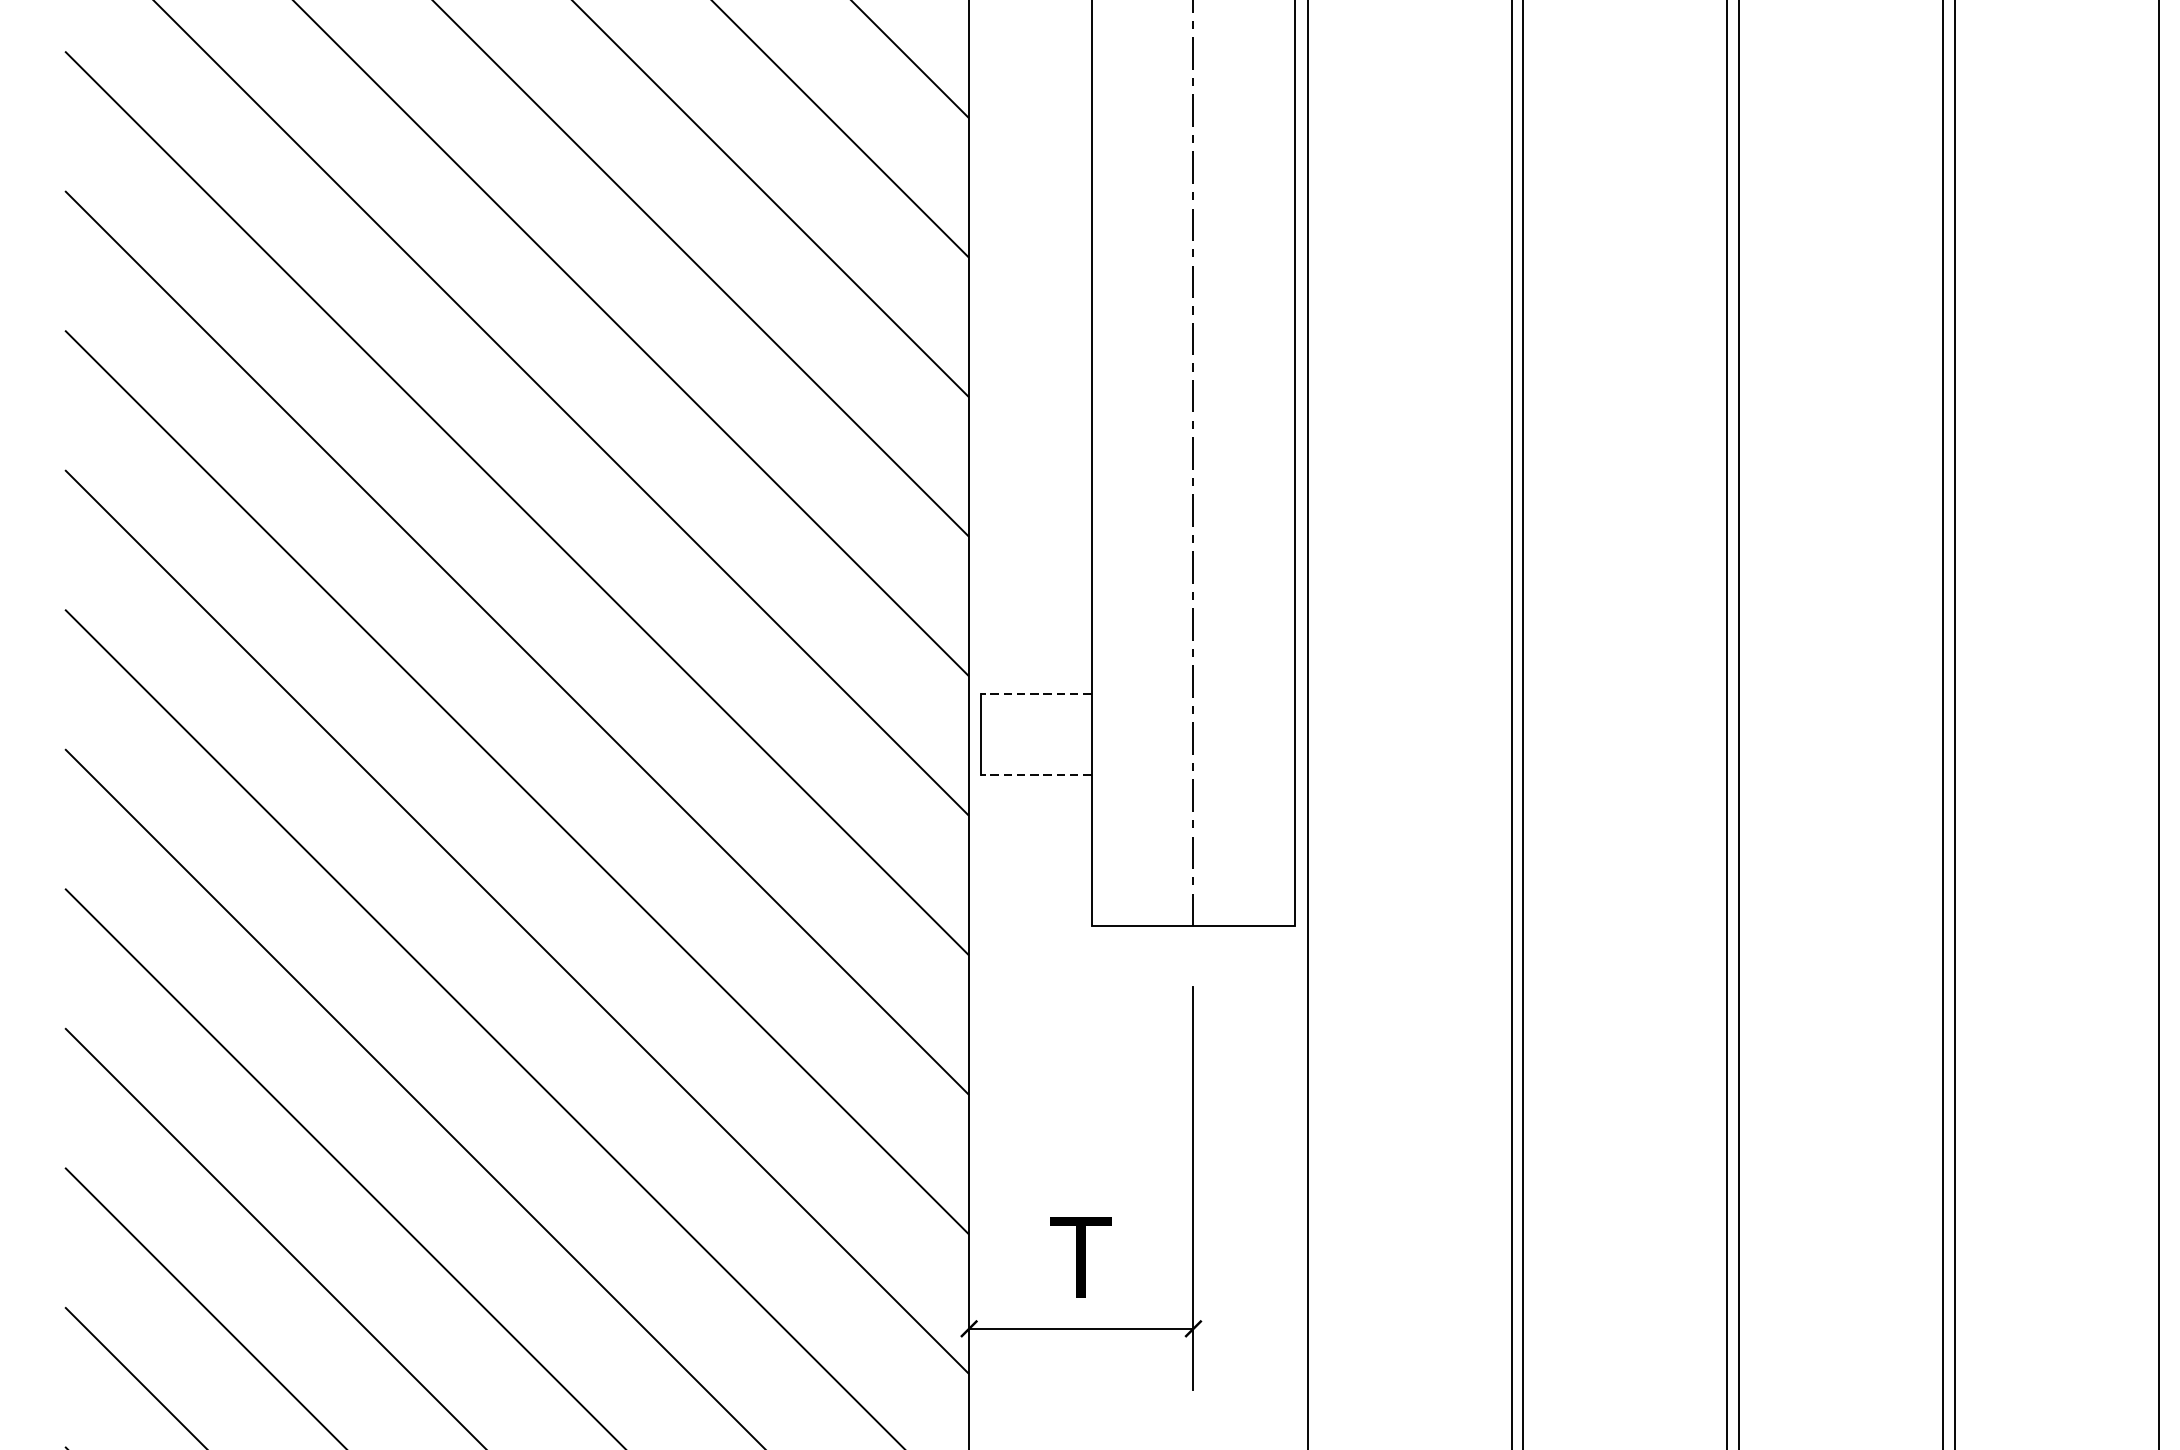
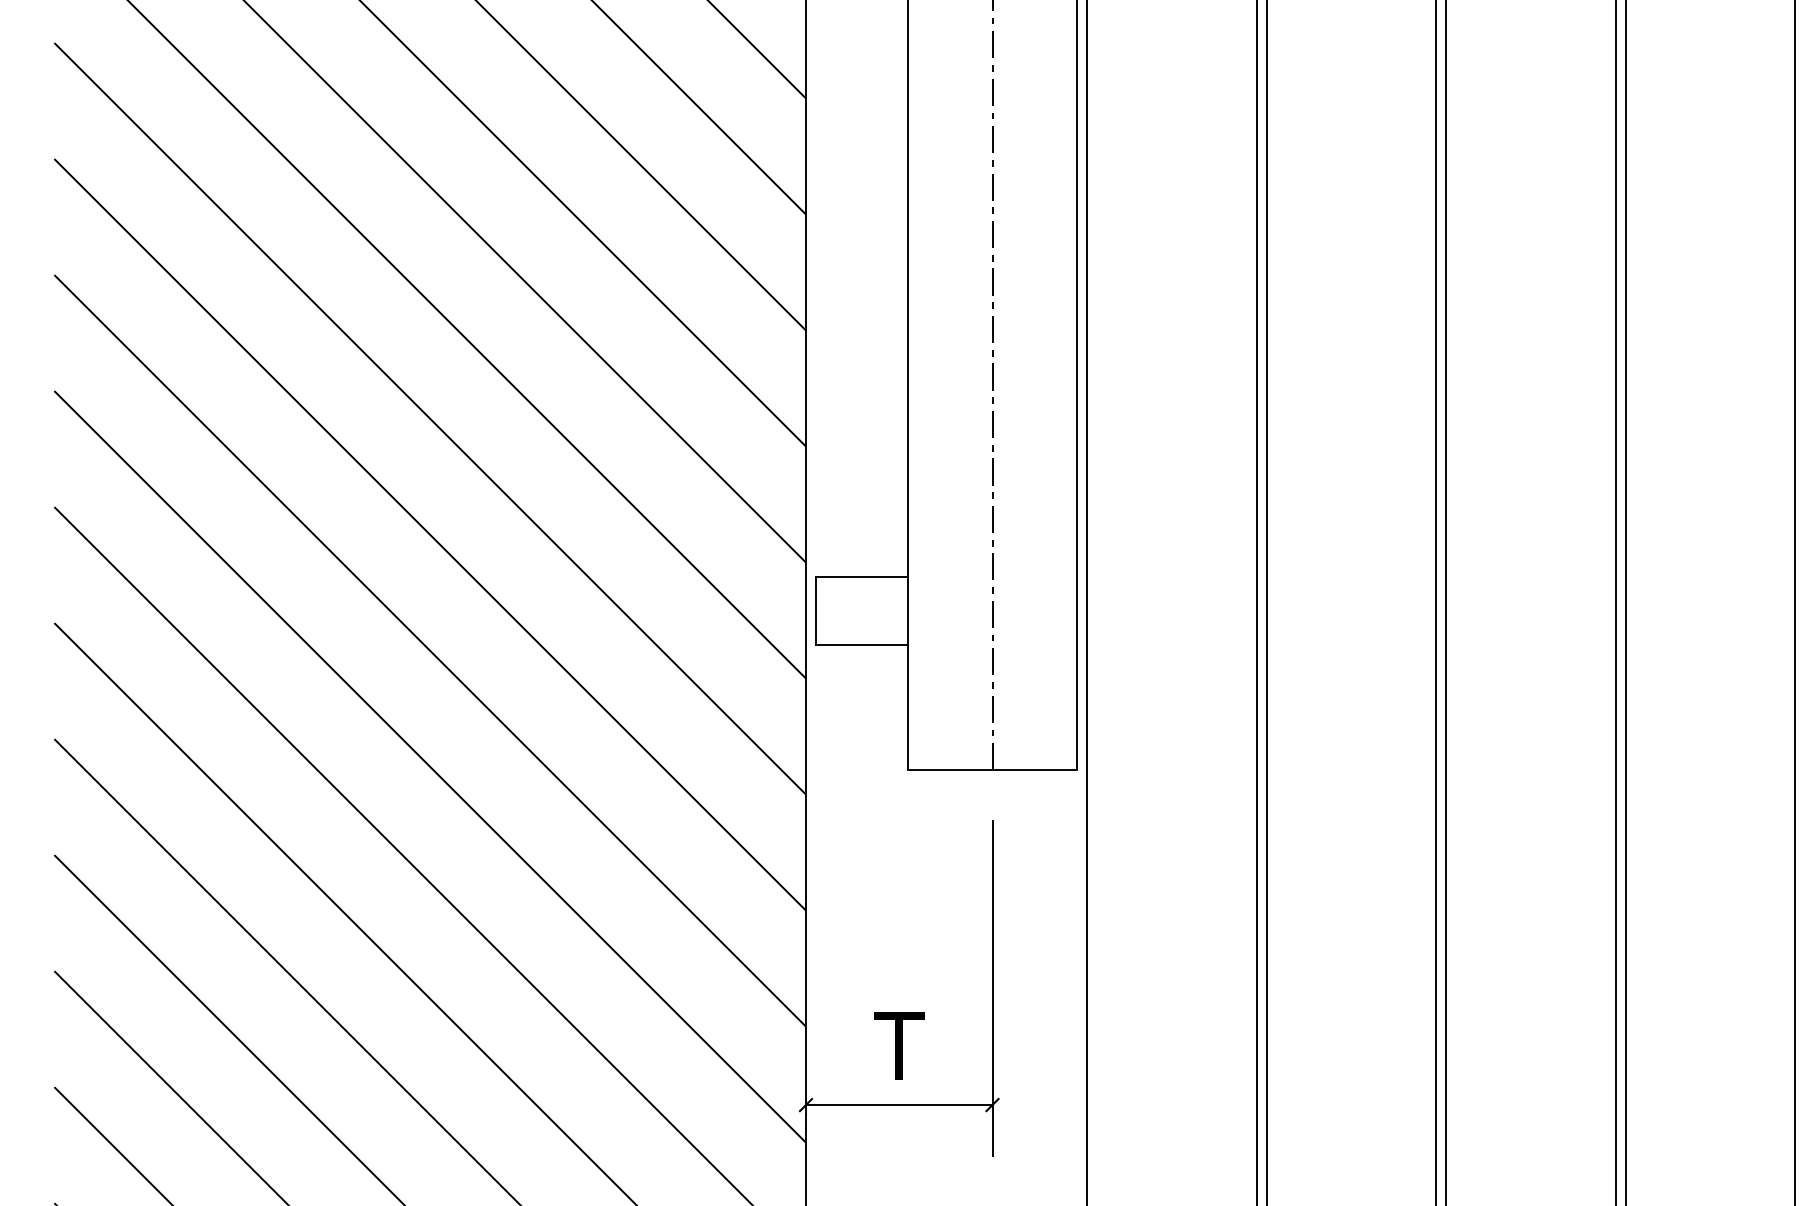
line: (1035, 694) -> (861, 577), dashed -> solid
line: (1035, 774) -> (861, 644), dashed -> solid

